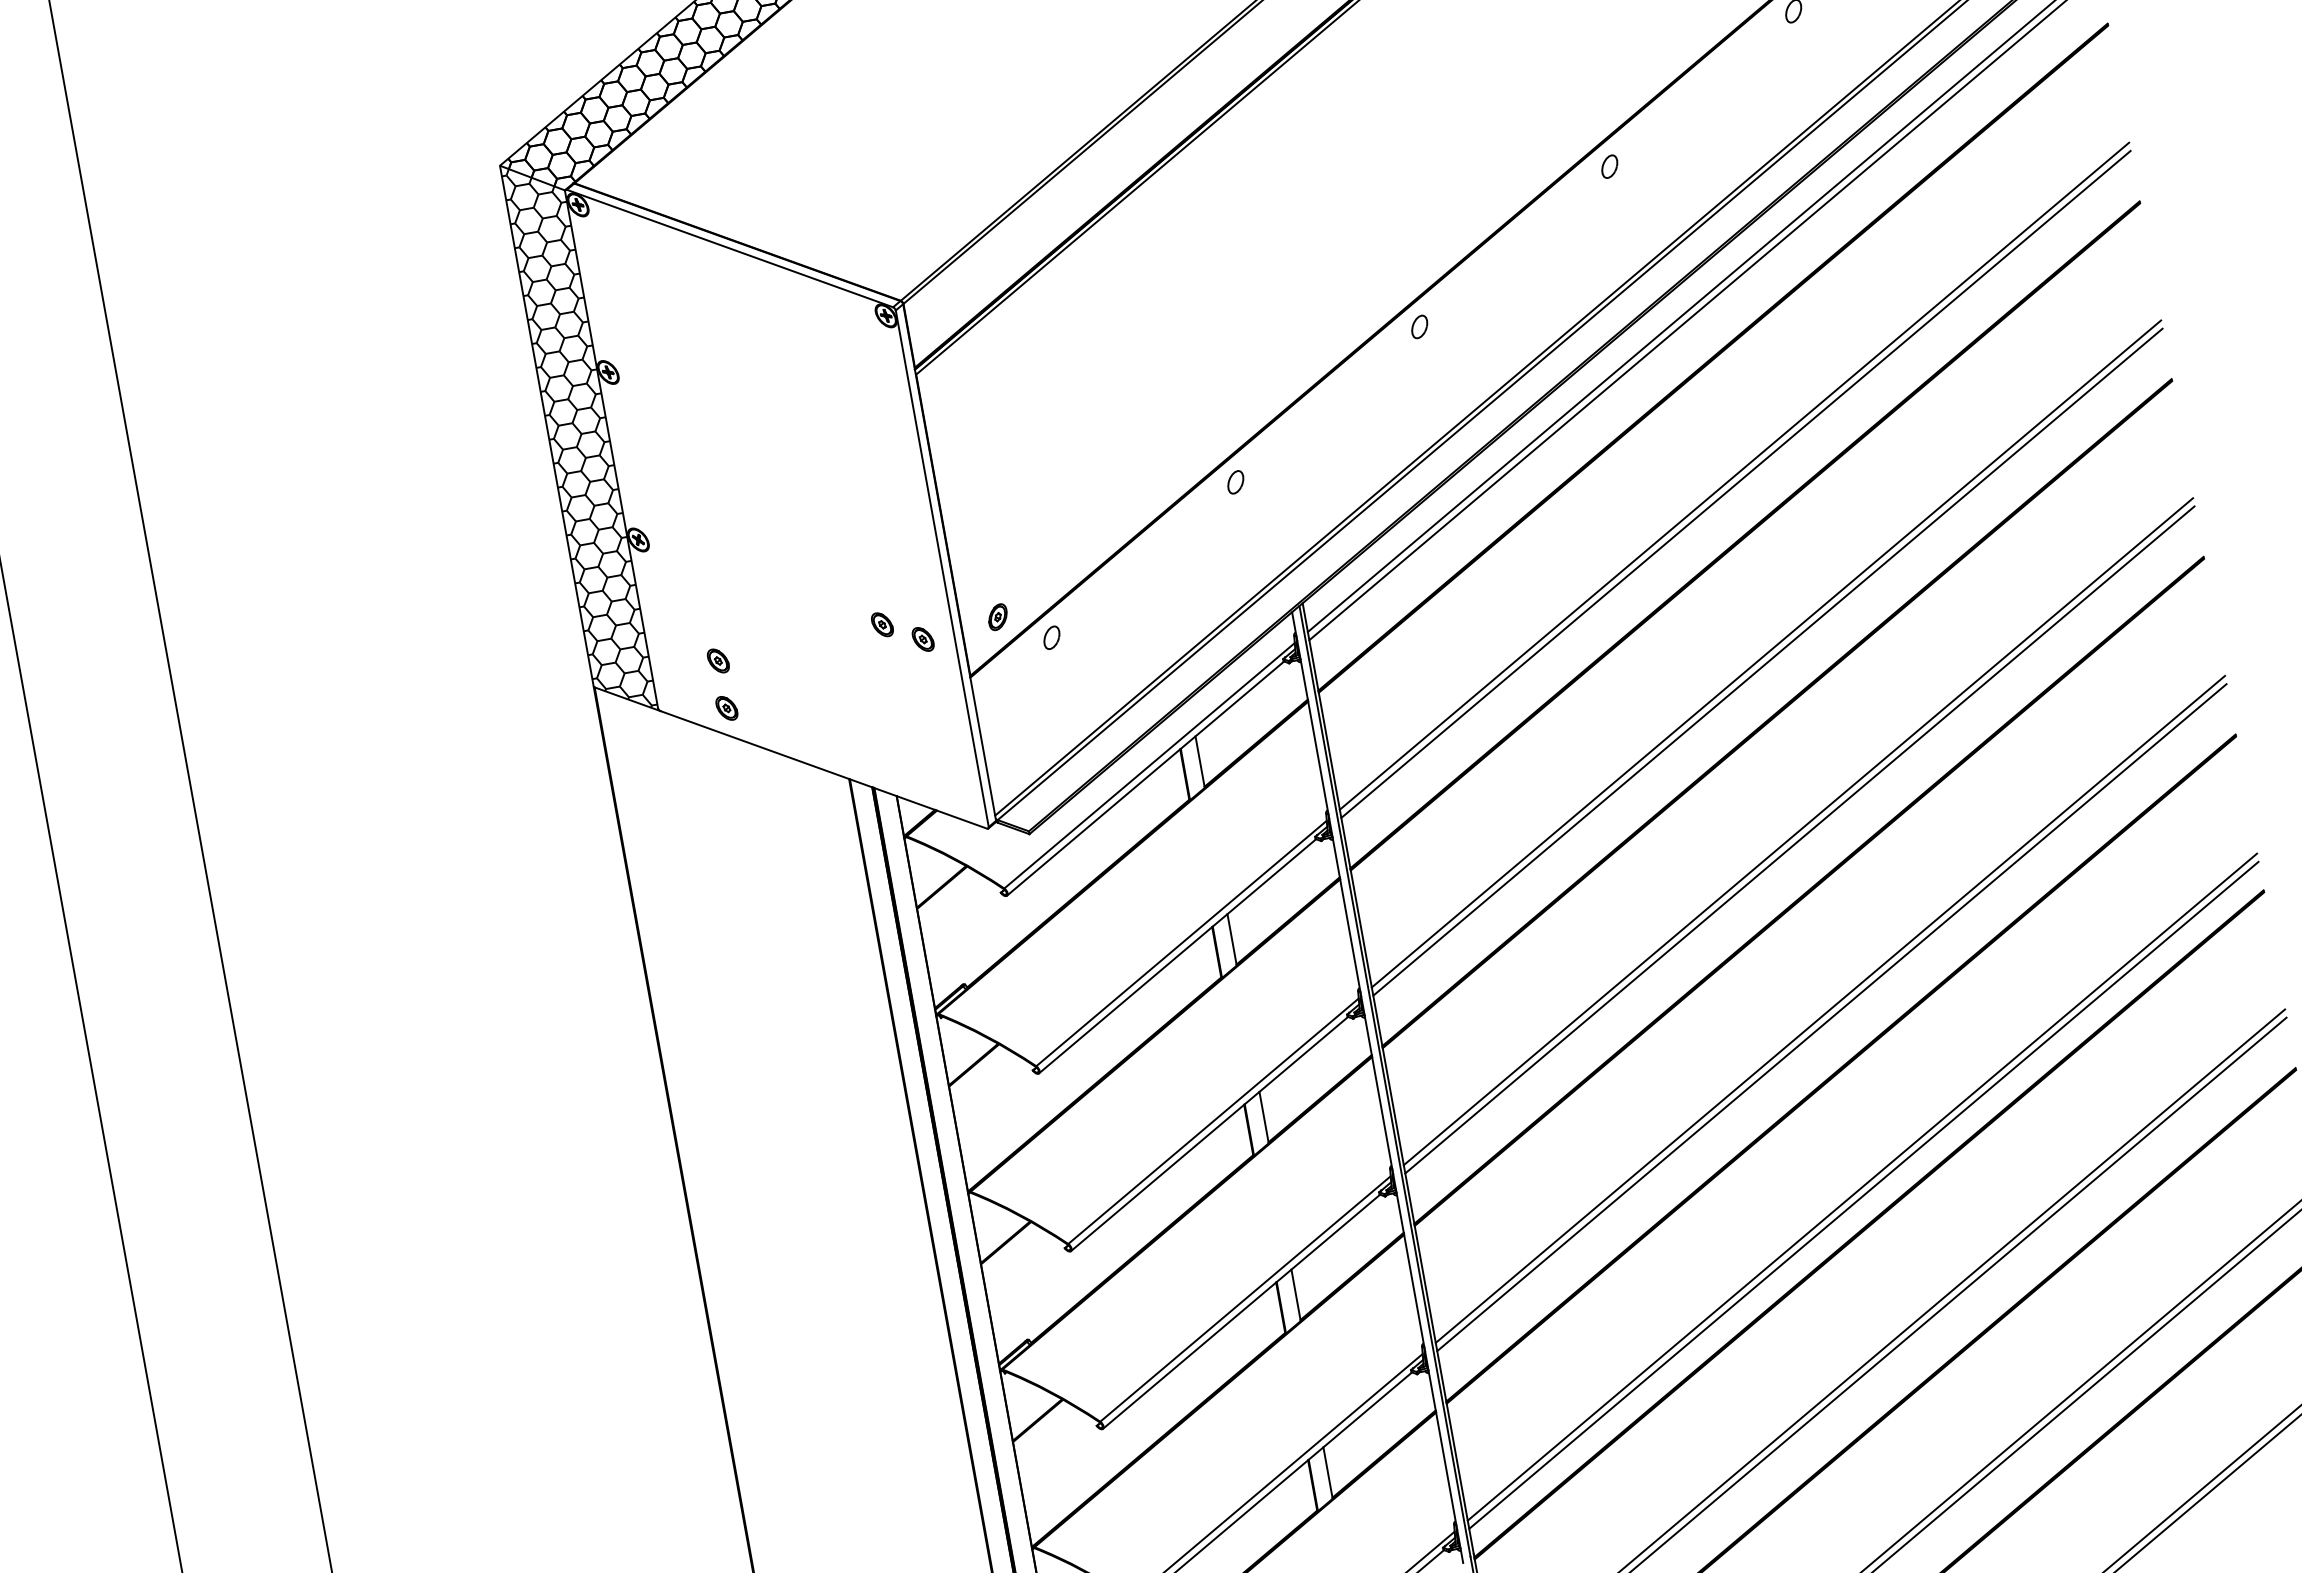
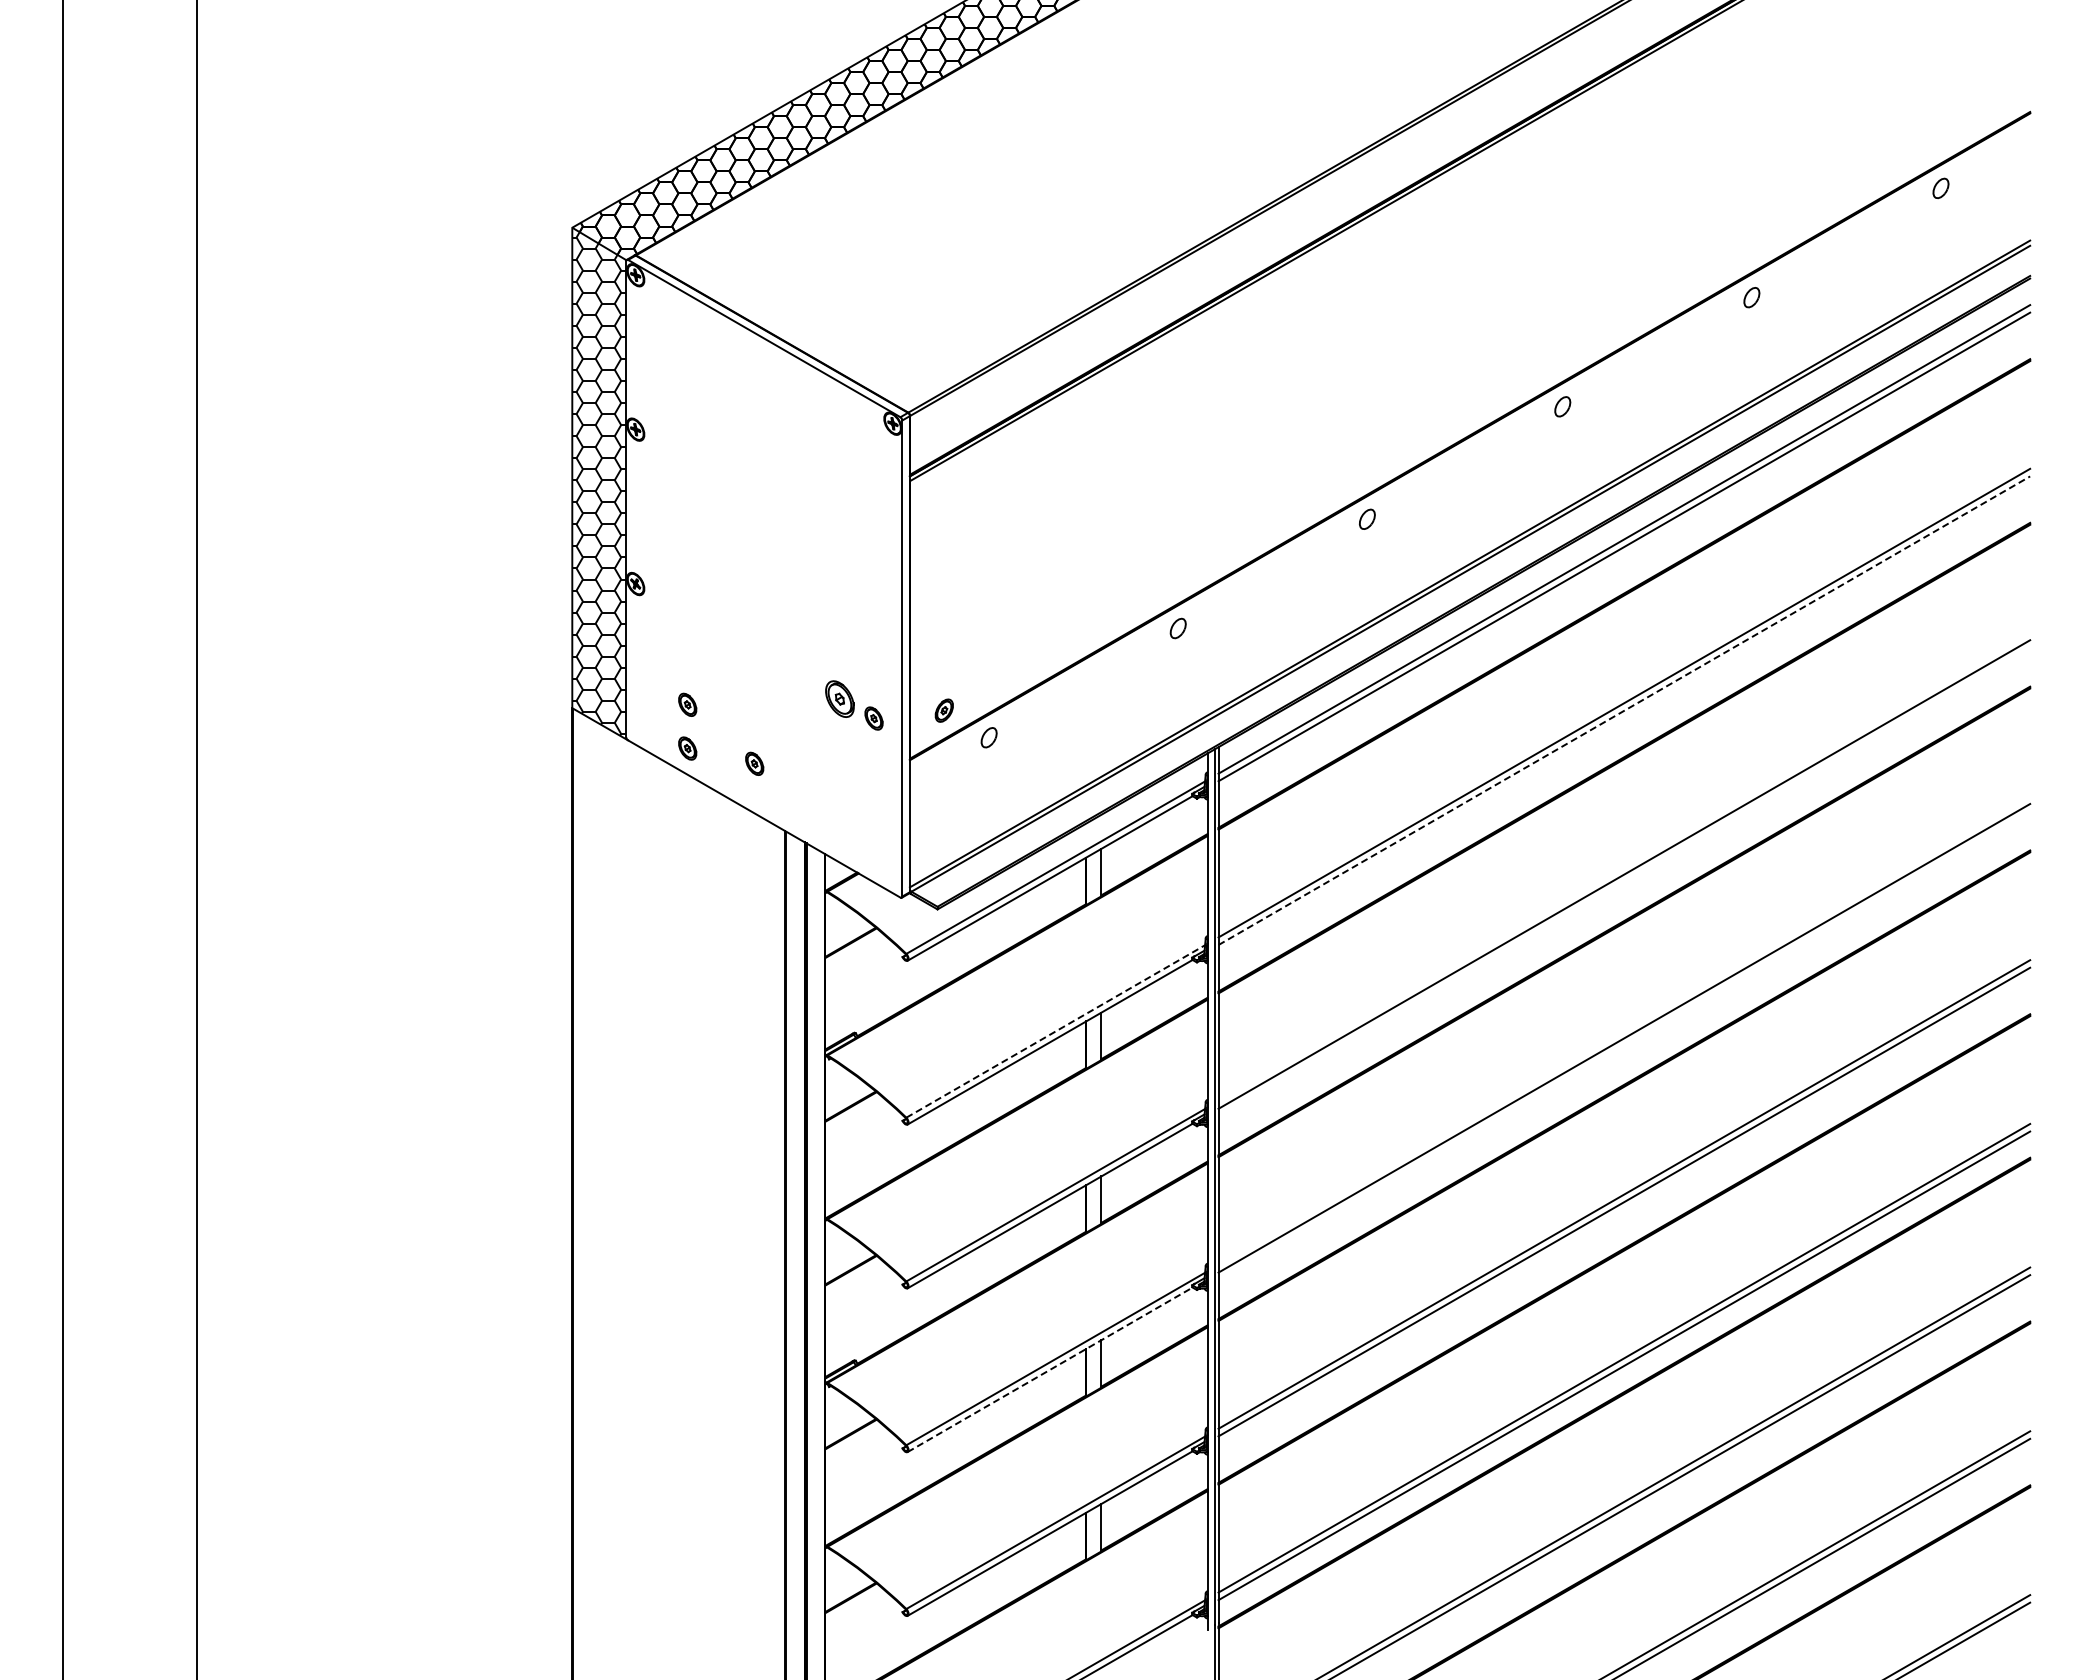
line: (1736, 484) -> (1624, 710), solid -> dashed
part: (881, 624) -> (839, 698), size x1.6
line: (1766, 653) -> (1624, 866), removed
part: (802, 711) -> (754, 763), added
line: (1798, 831) -> (1624, 1030), removed
line: (1182, 943) -> (1056, 1031), solid -> dashed
line: (1241, 1311) -> (1050, 1369), solid -> dashed

